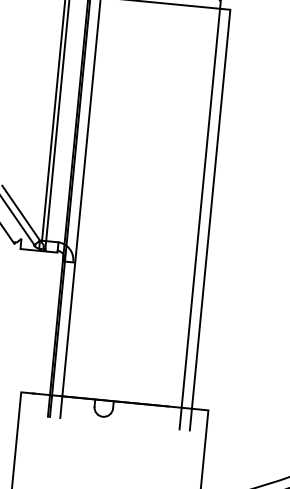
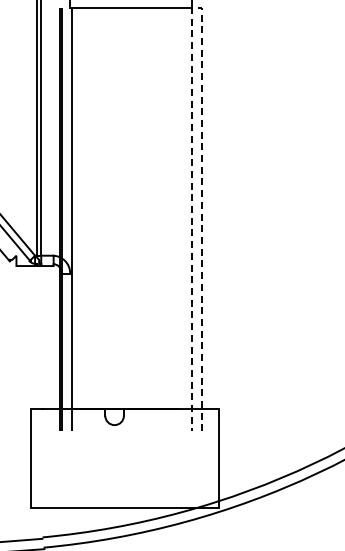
line: (224, 8) -> (196, 7), solid -> dashed

